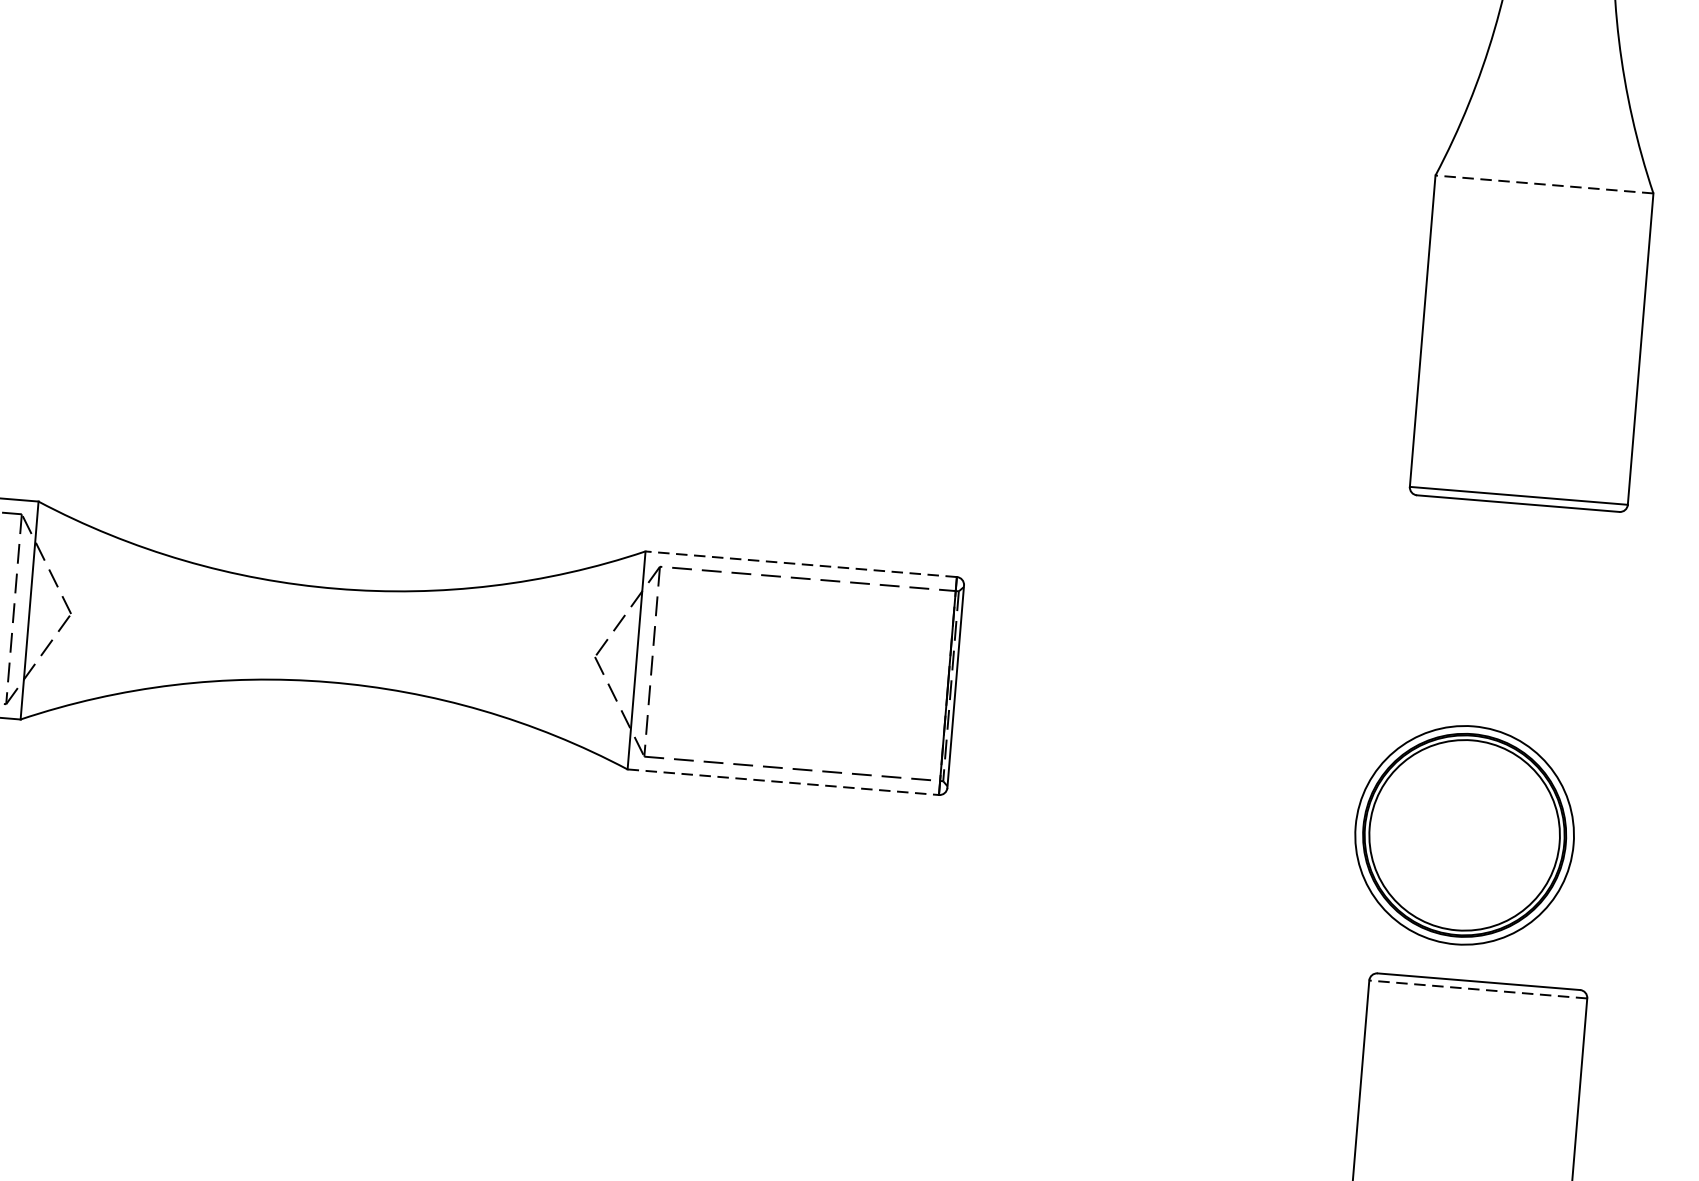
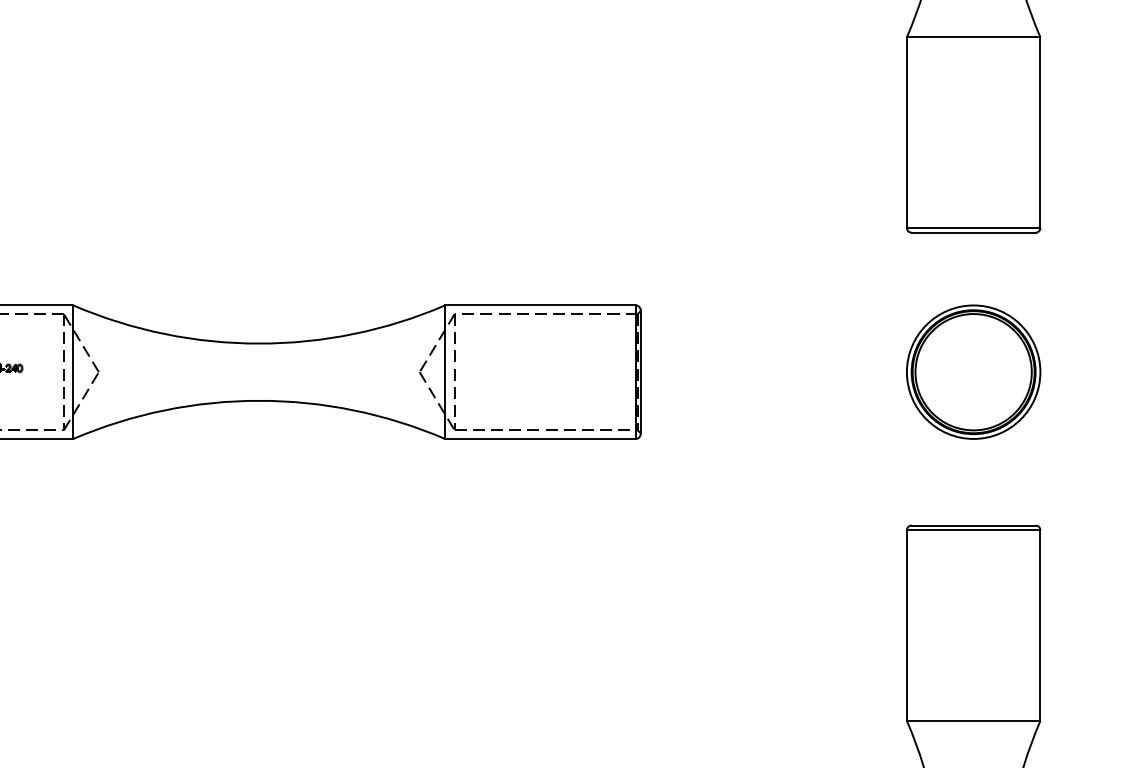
line: (1544, 184) -> (973, 37), dashed -> solid
line: (801, 564) -> (540, 305), dashed -> solid
line: (784, 781) -> (541, 438), dashed -> solid
part: (1464, 834) -> (973, 371), moved
line: (1477, 989) -> (973, 530), dashed -> solid

